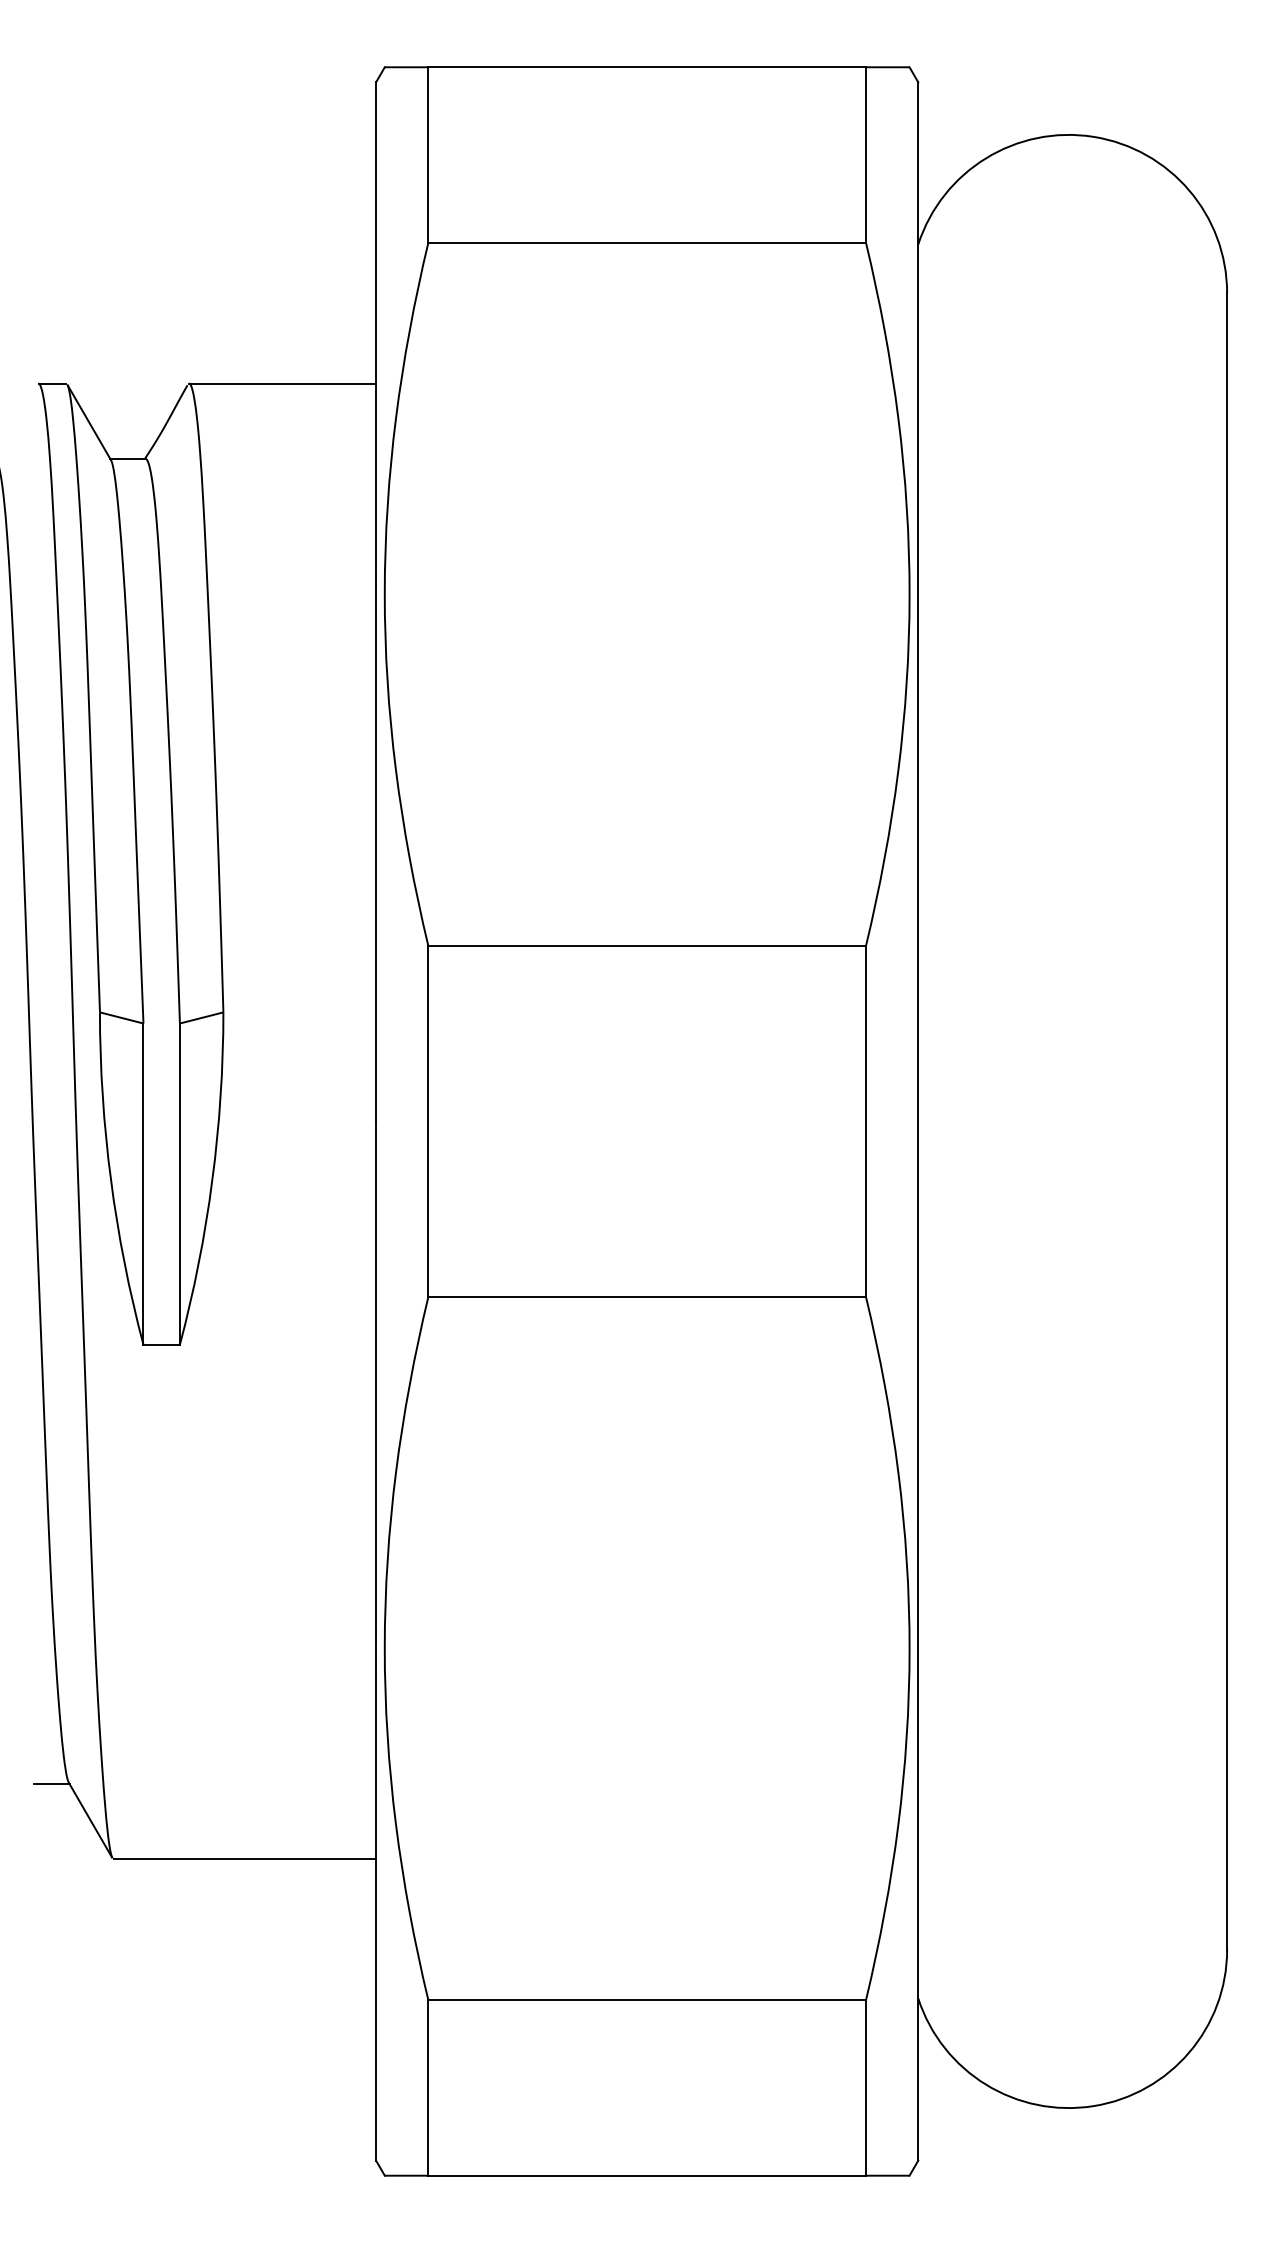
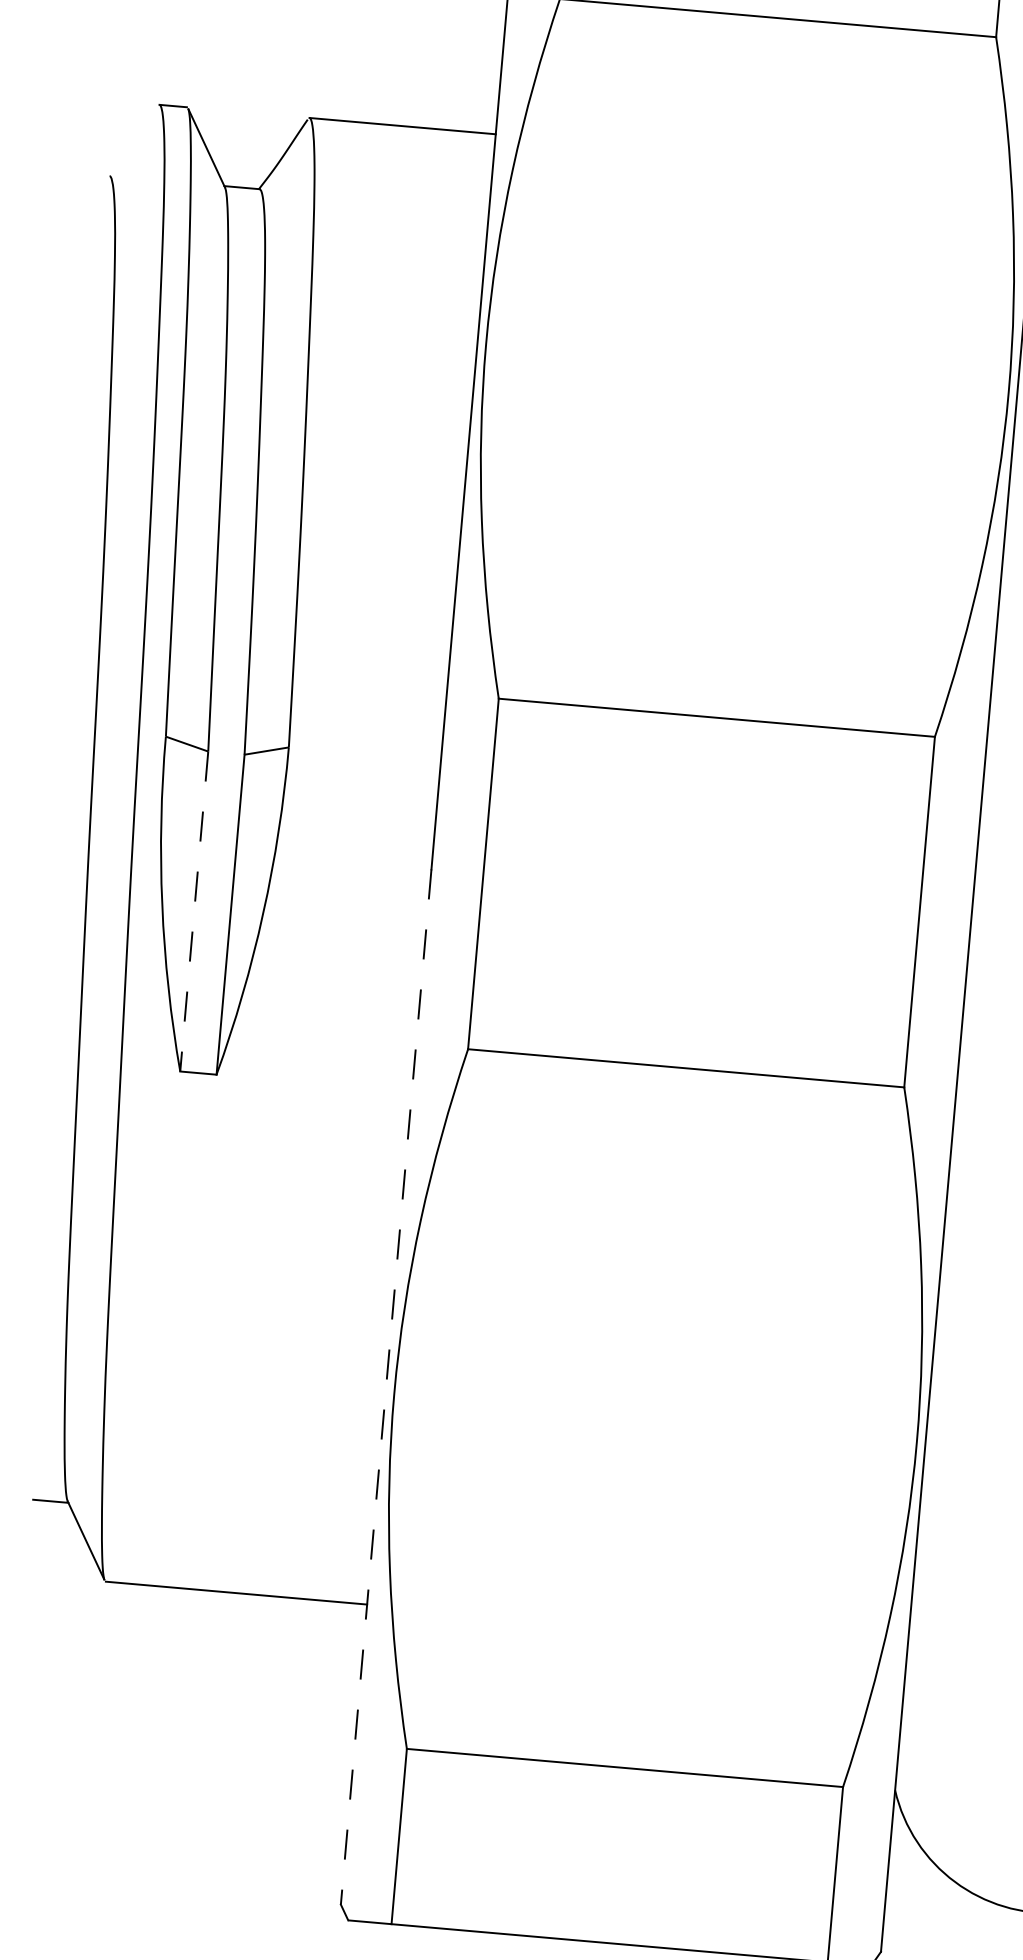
line: (143, 1184) -> (194, 911), solid -> dashed
line: (376, 1641) -> (386, 1387), solid -> dashed

